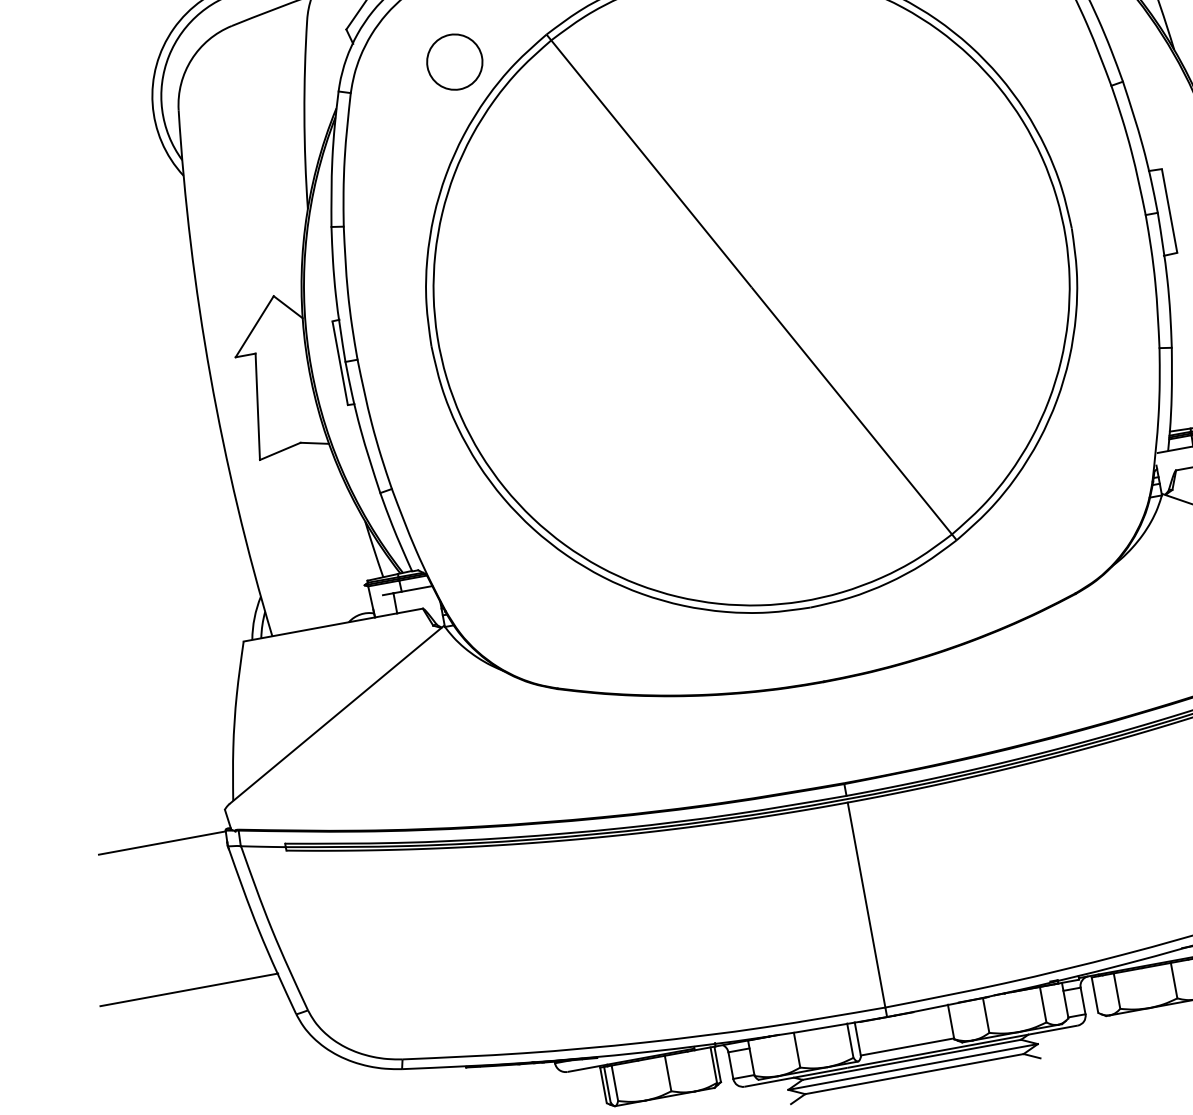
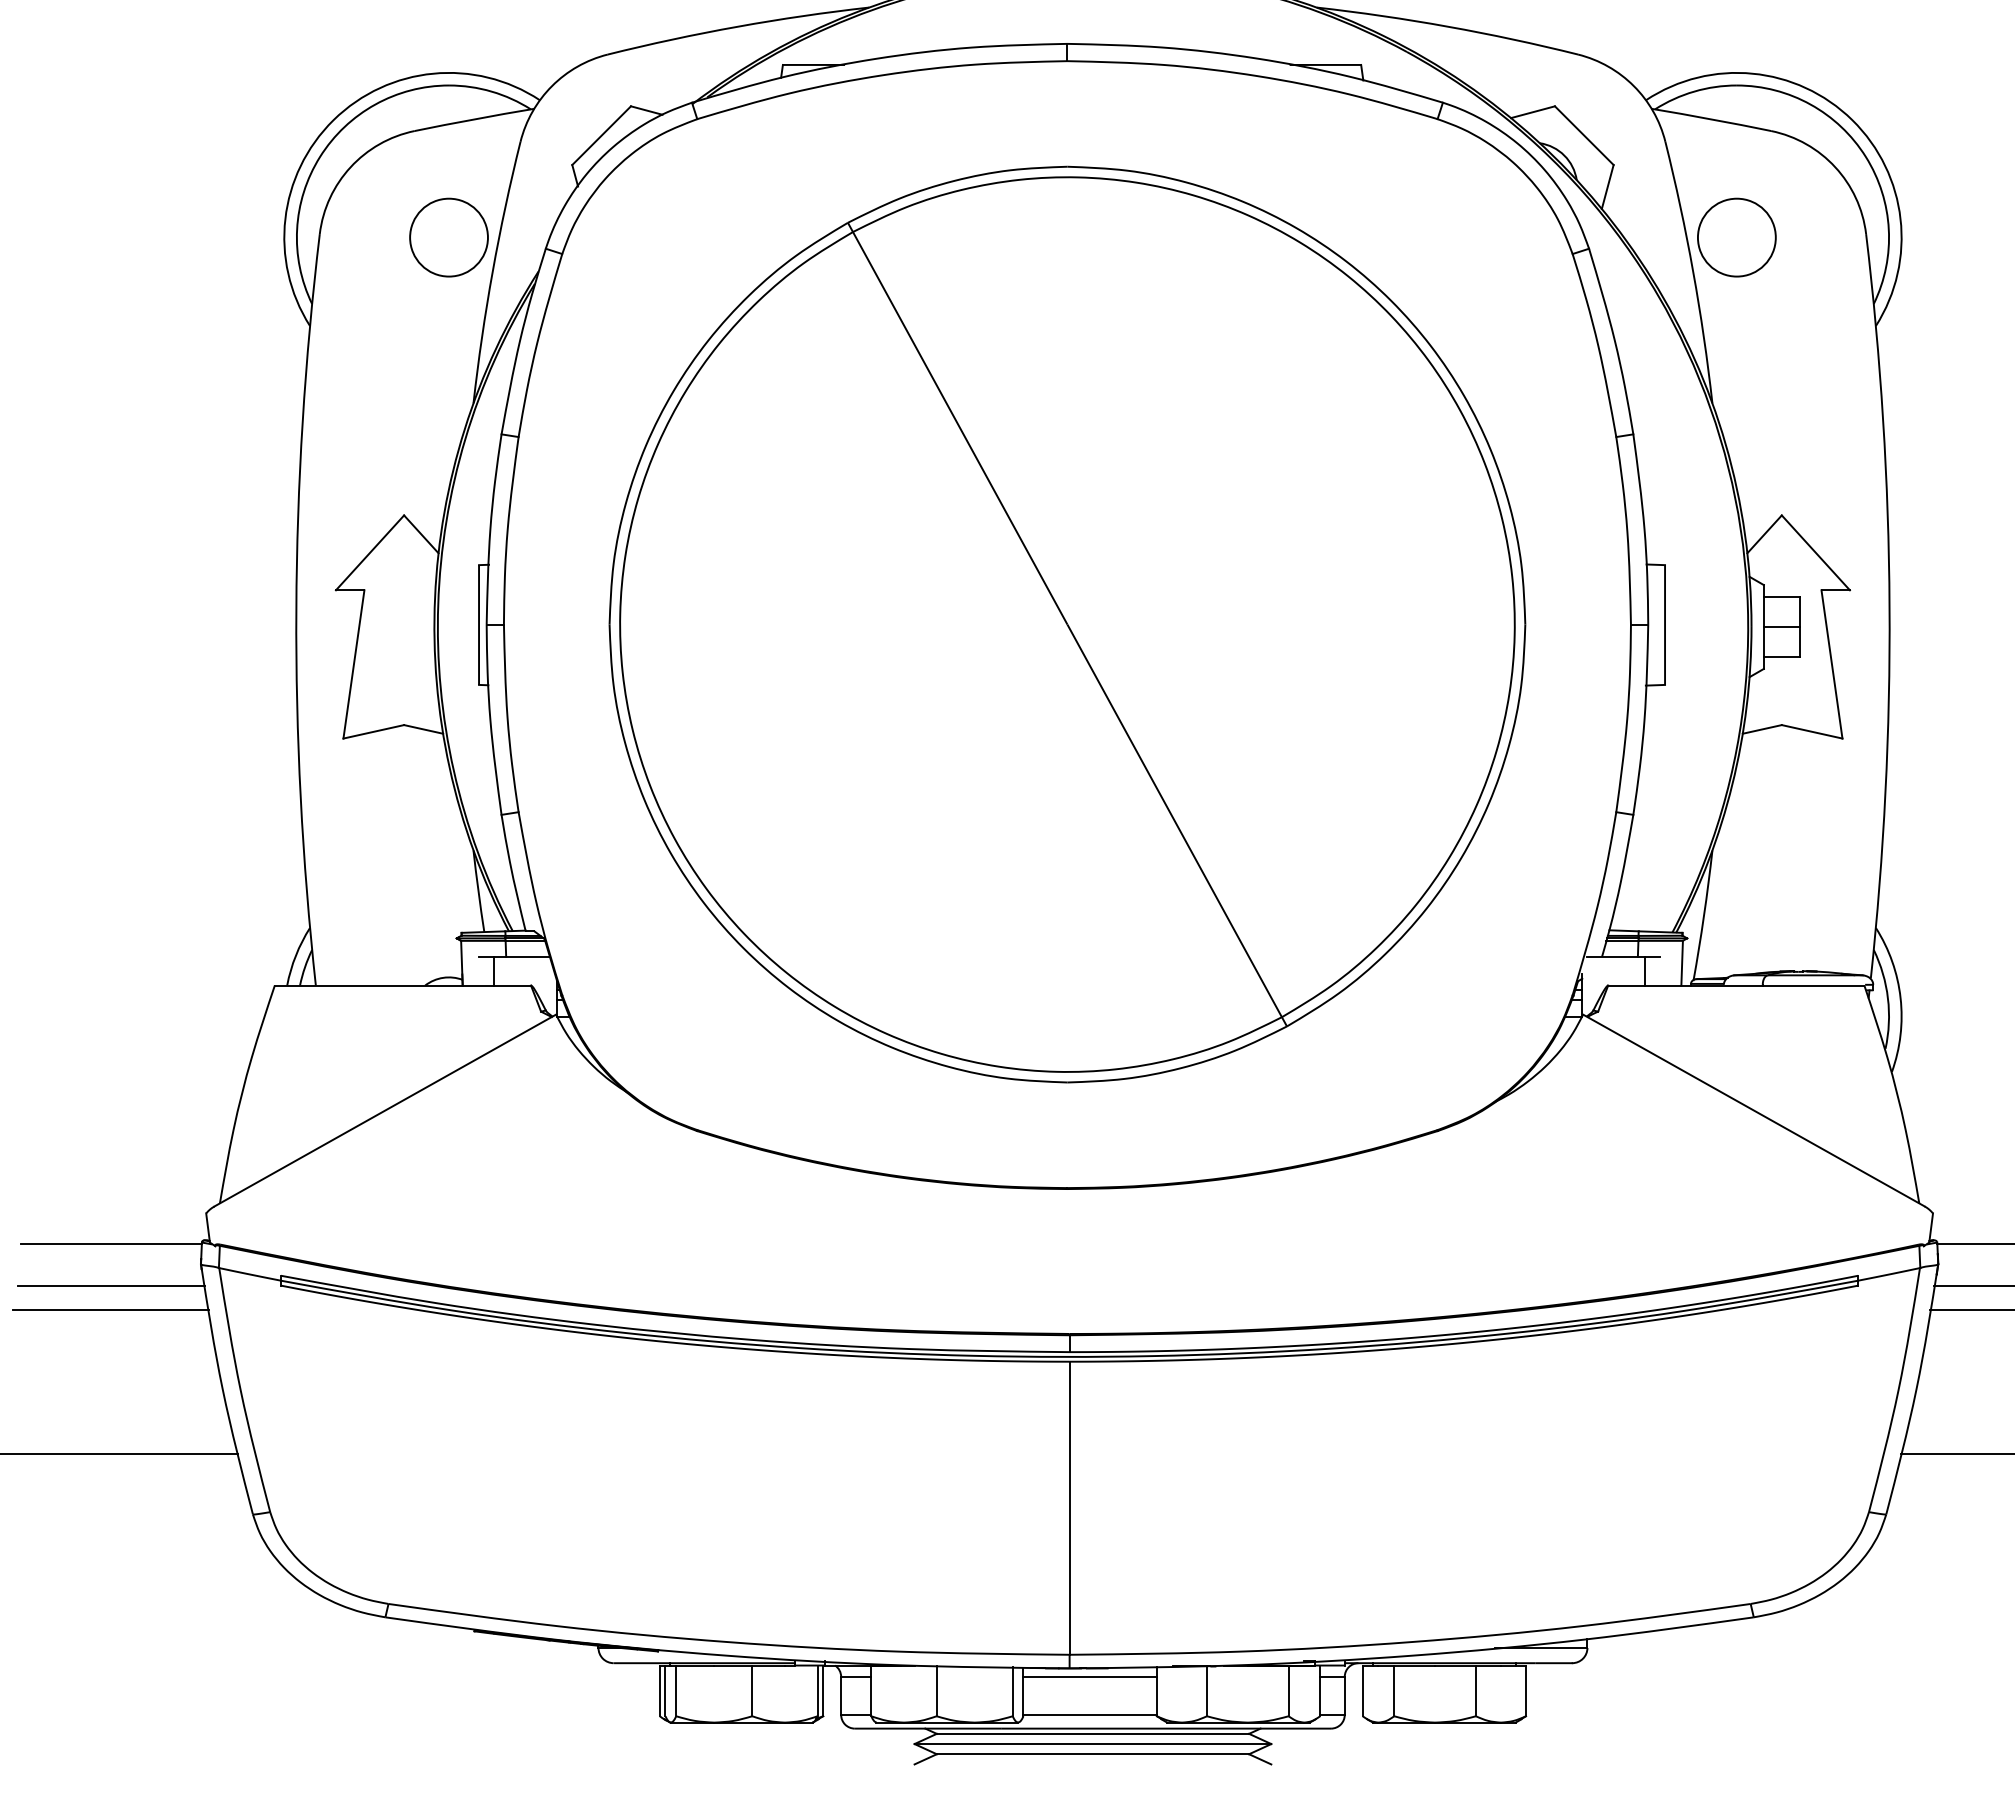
circle: (454, 62) -> (448, 237), moved
line: (167, 872) -> (110, 1285), added
line: (170, 889) -> (110, 1309), added
line: (902, 1020) -> (1089, 1676), added

